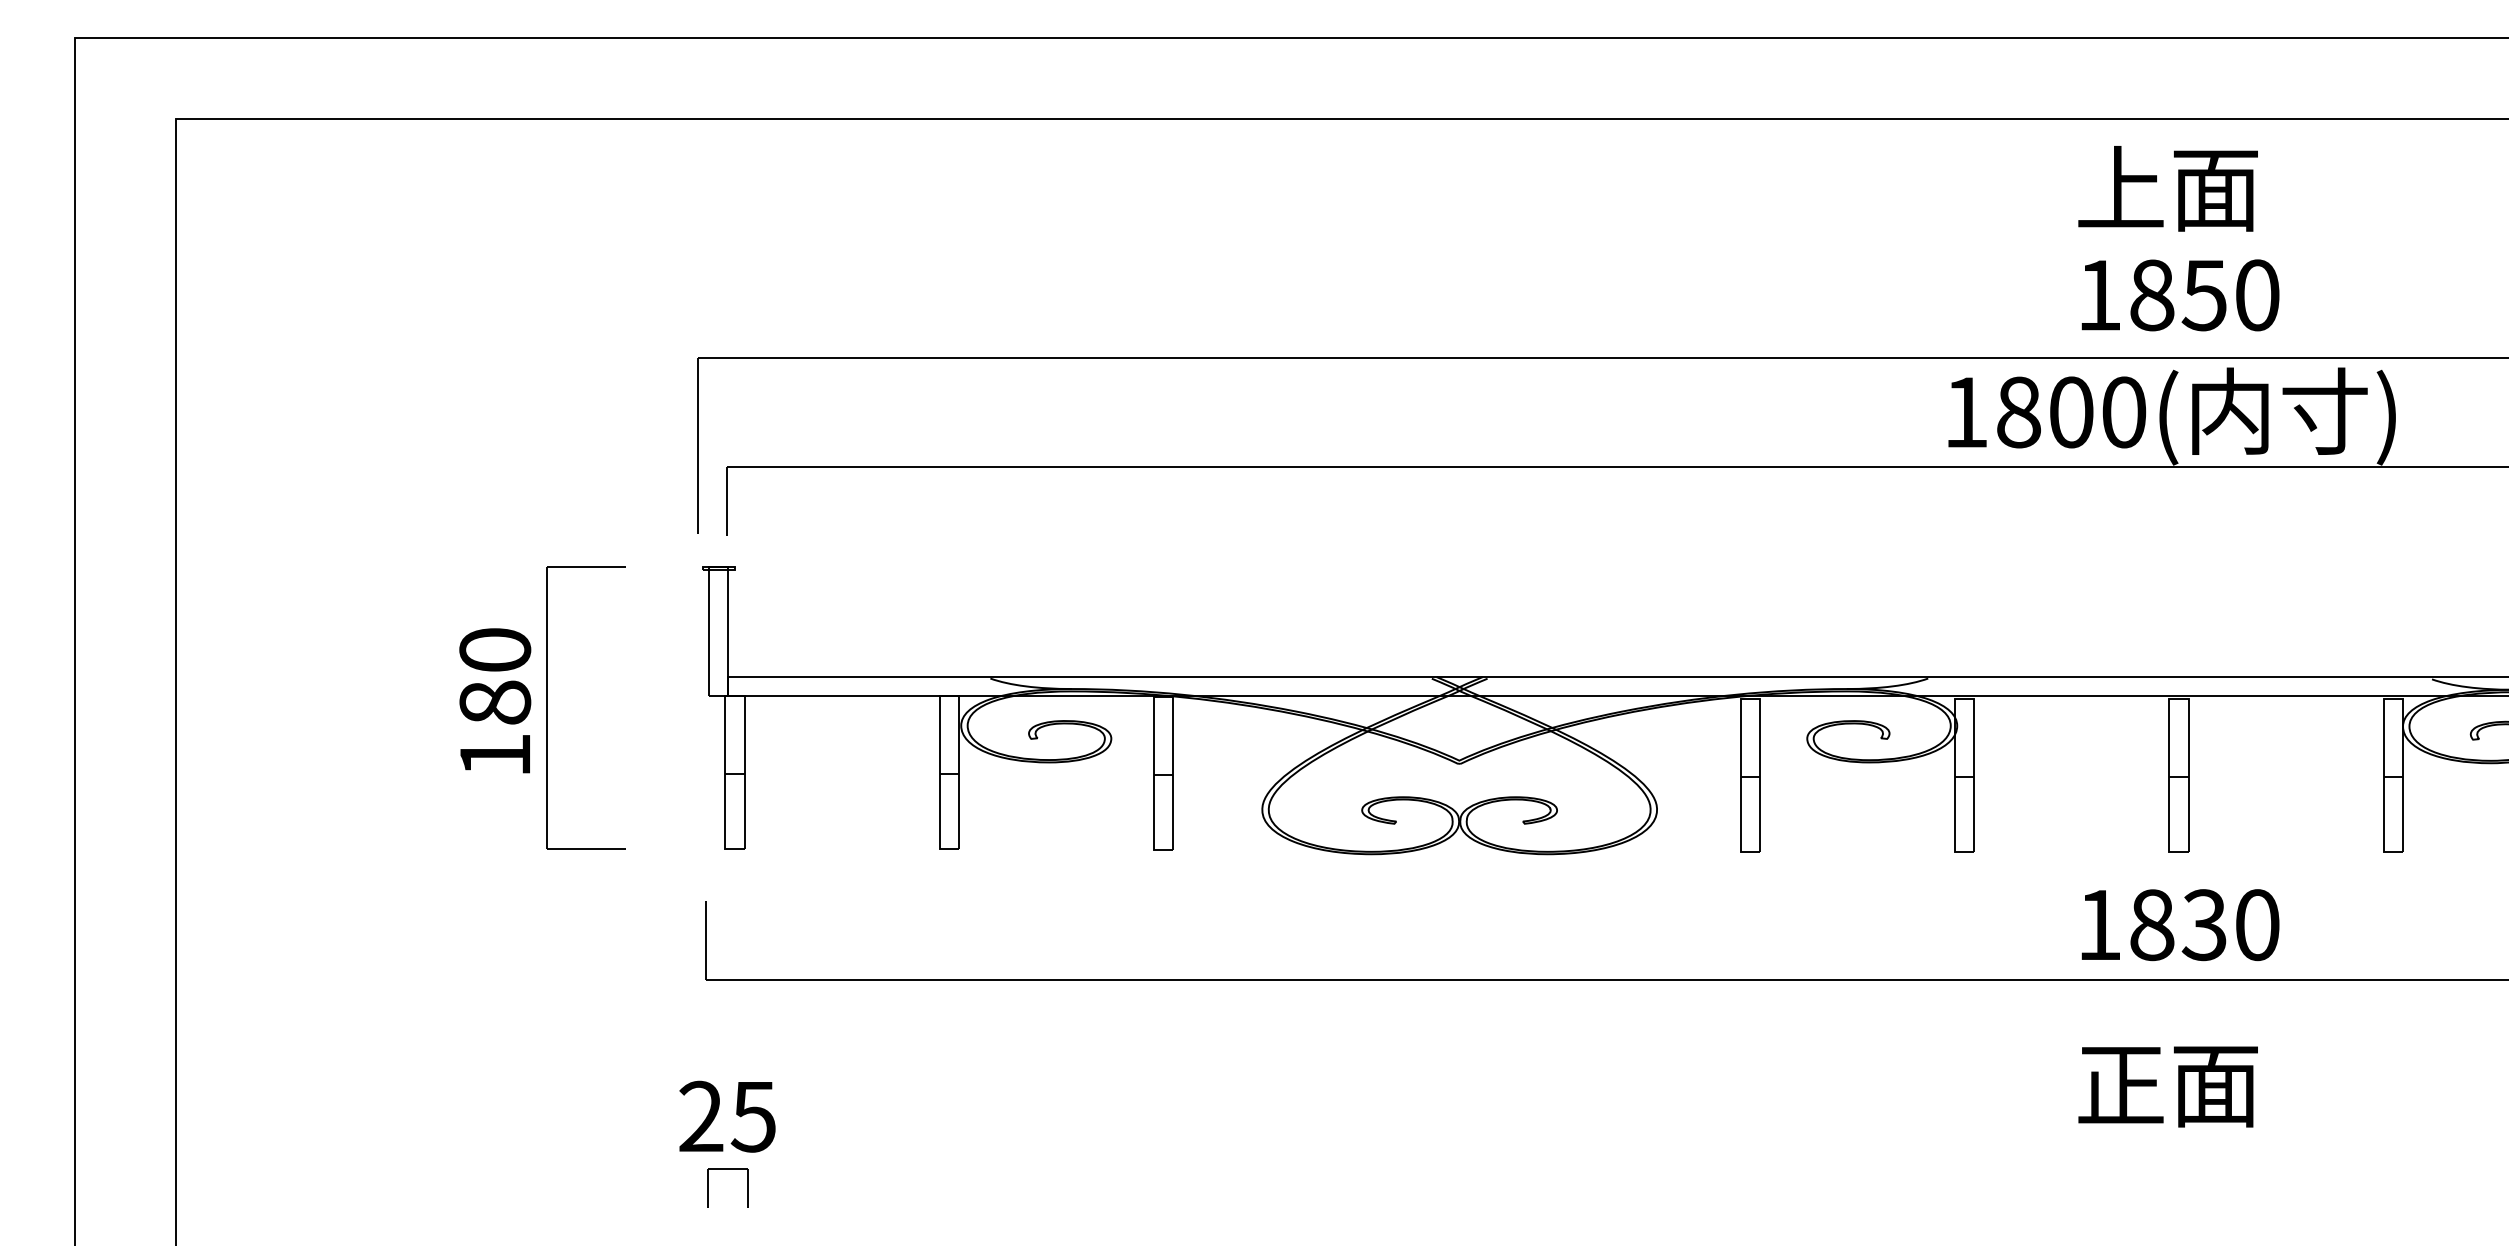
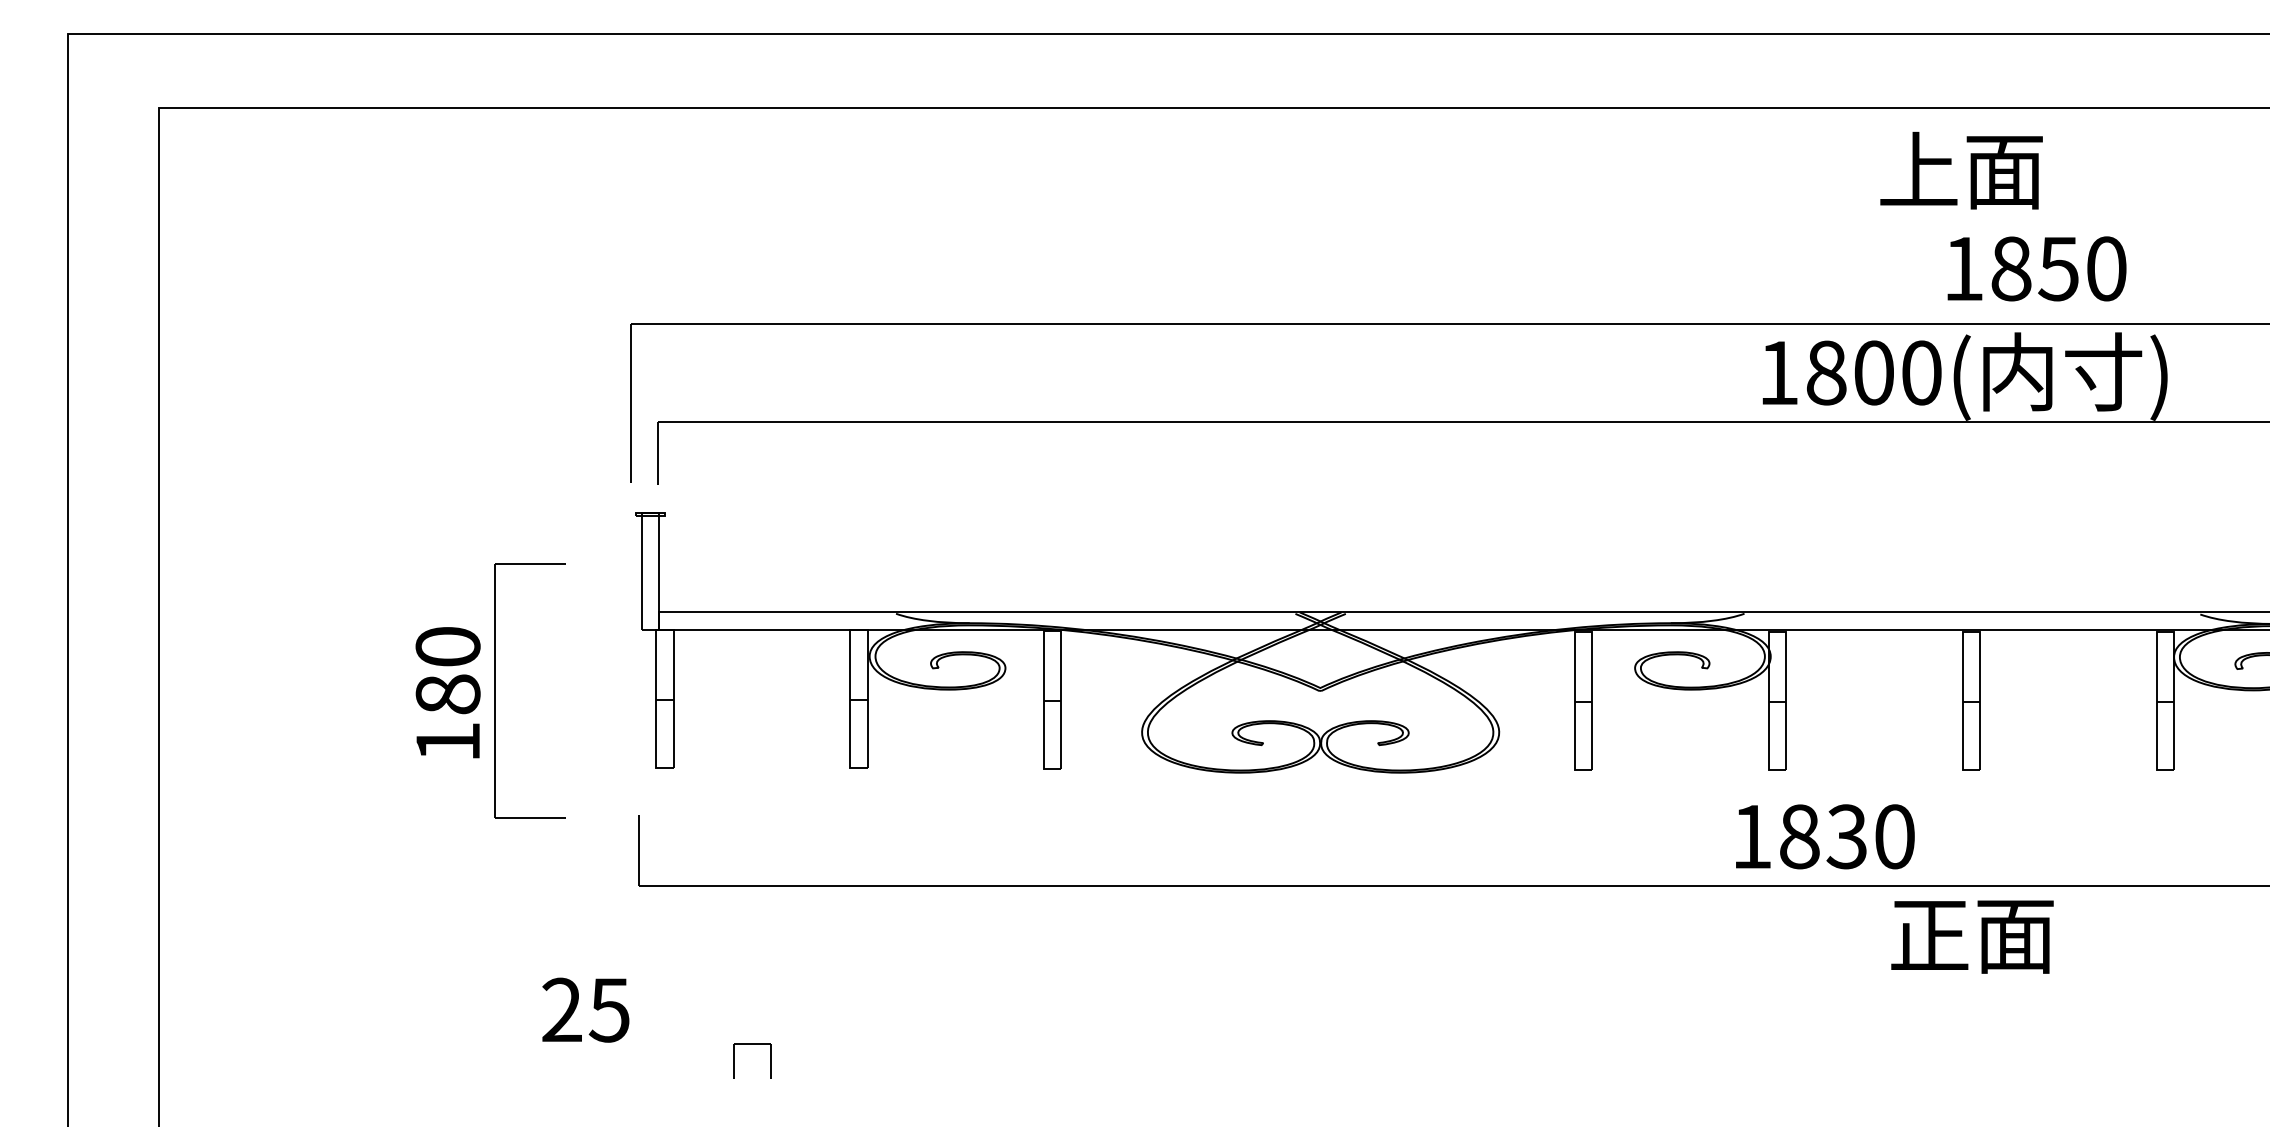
text: (2180, 295) -> (2036, 269), moved
text: (495, 700) -> (448, 692), moved
part: (547, 707) -> (495, 690), moved
text: (2180, 925) -> (1825, 837), moved
text: (2167, 1086) -> (1971, 936), moved
text: (727, 1116) -> (585, 1009), moved
part: (727, 1169) -> (752, 1044), moved

